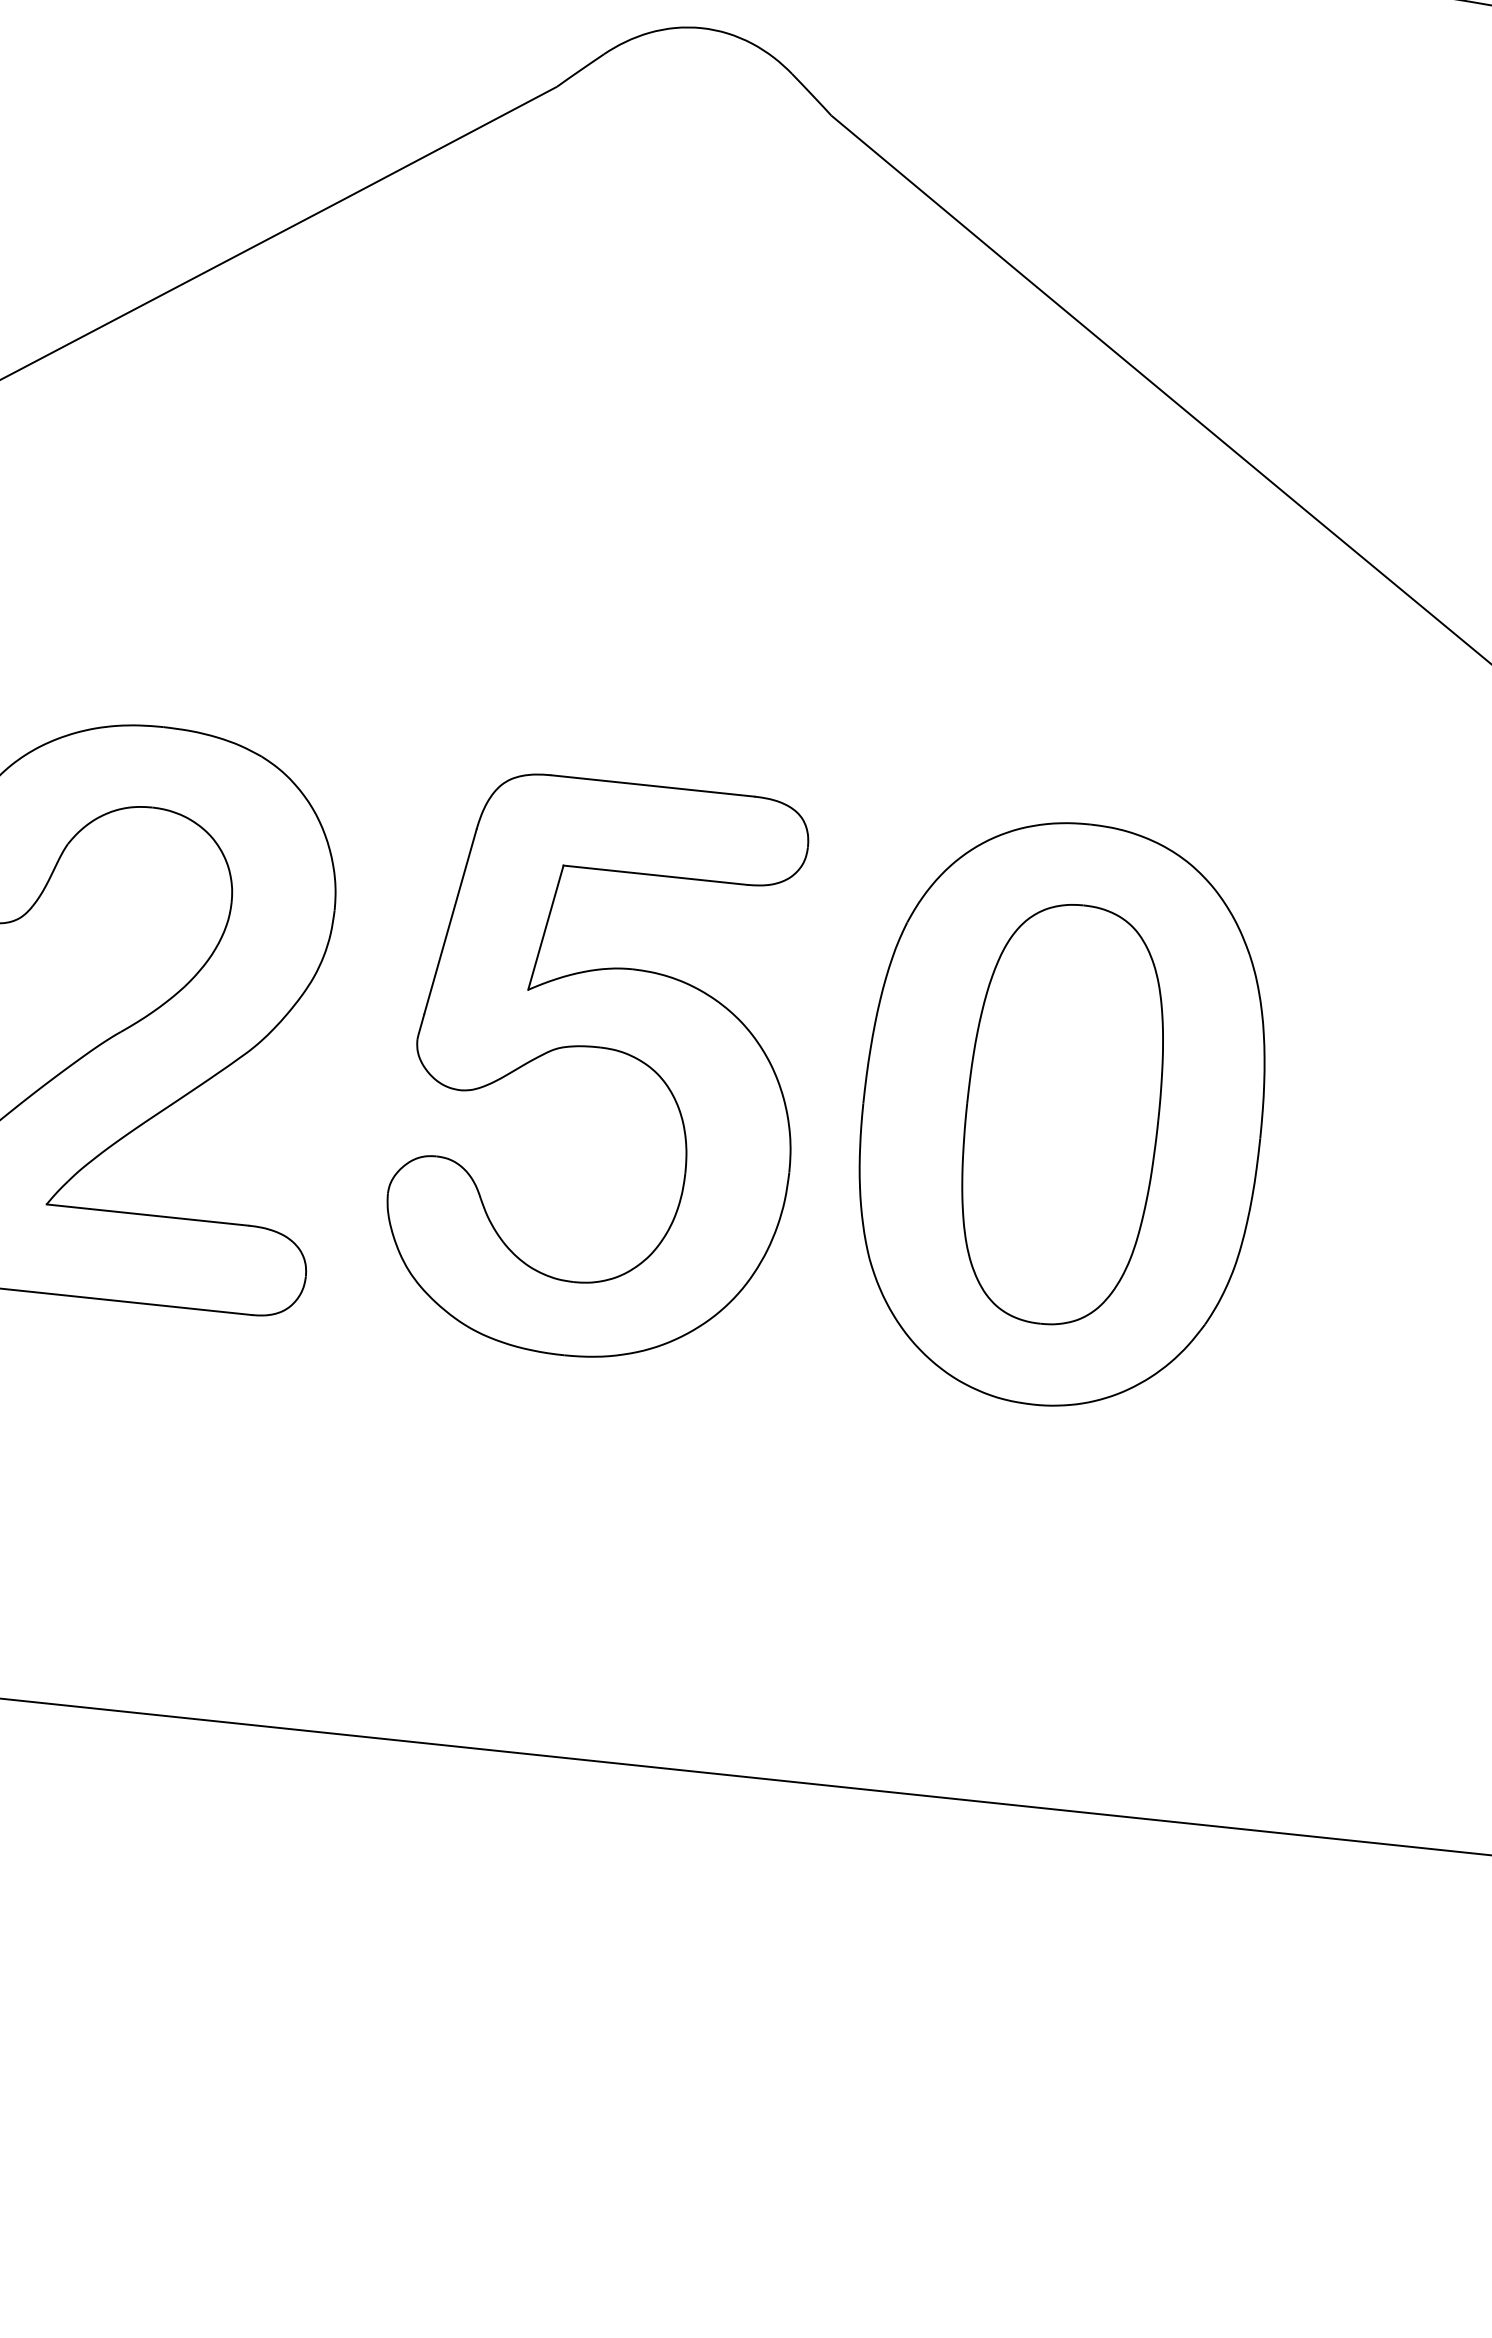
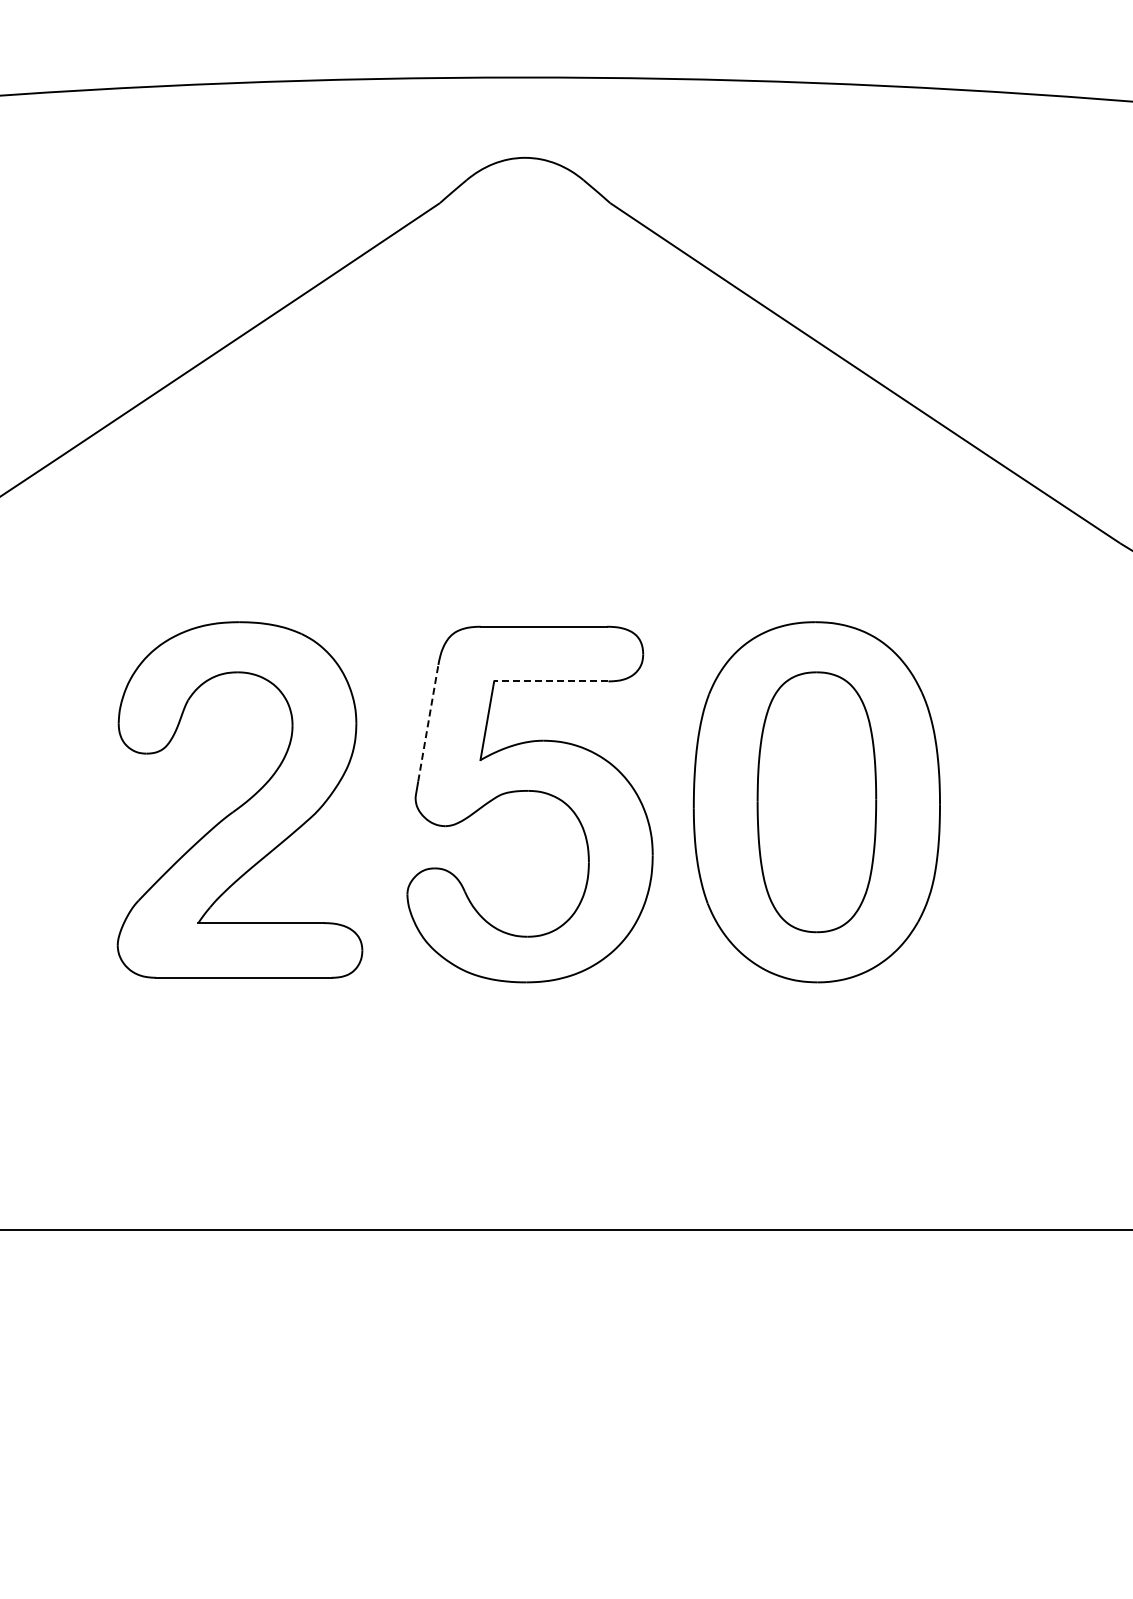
line: (654, 875) -> (550, 681), solid -> dashed
line: (450, 920) -> (428, 722), solid -> dashed

